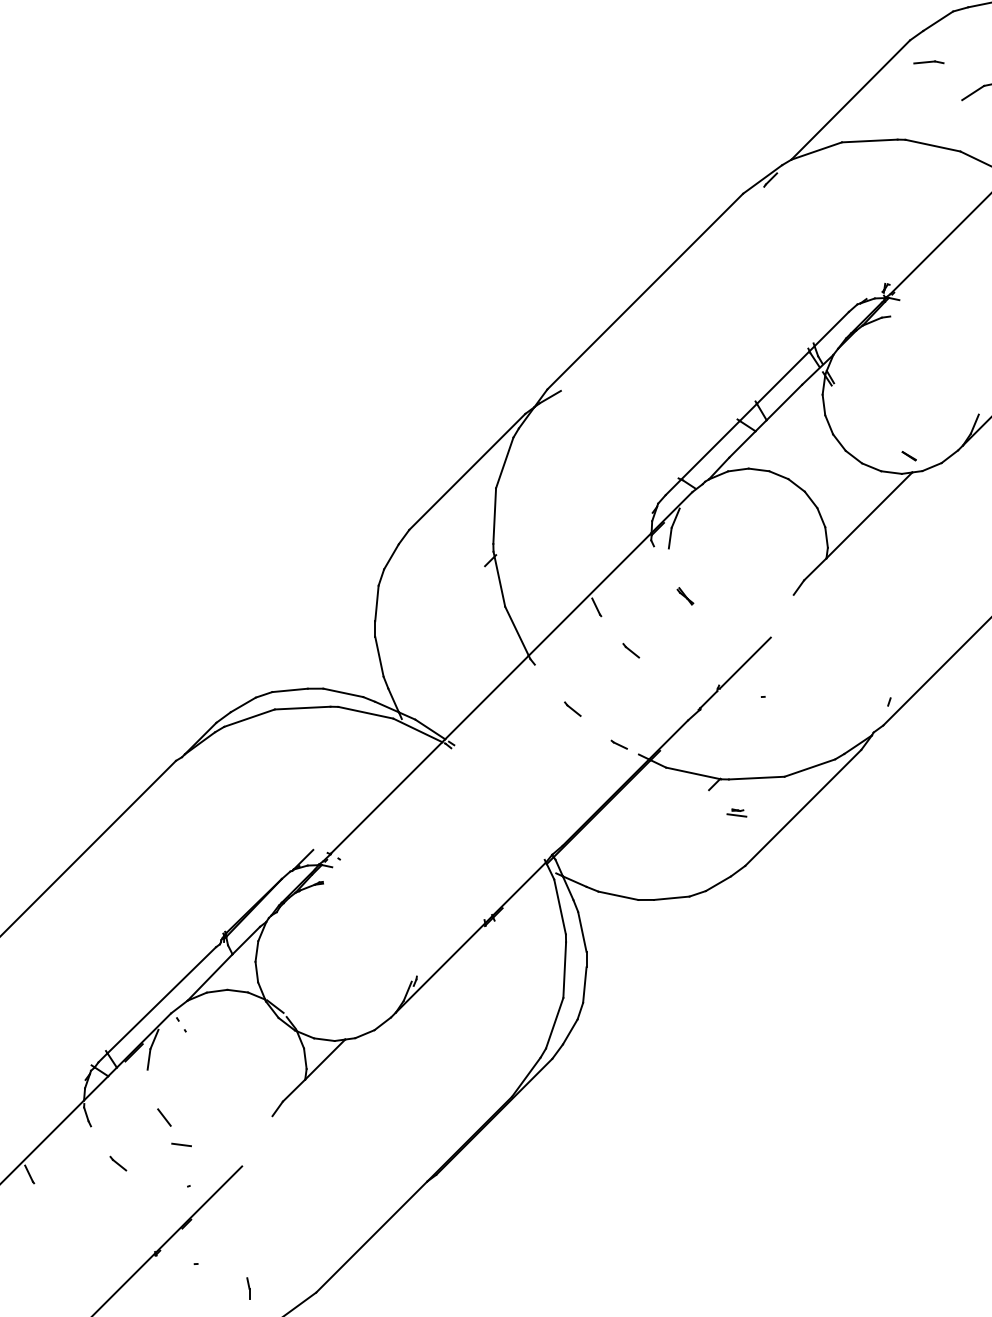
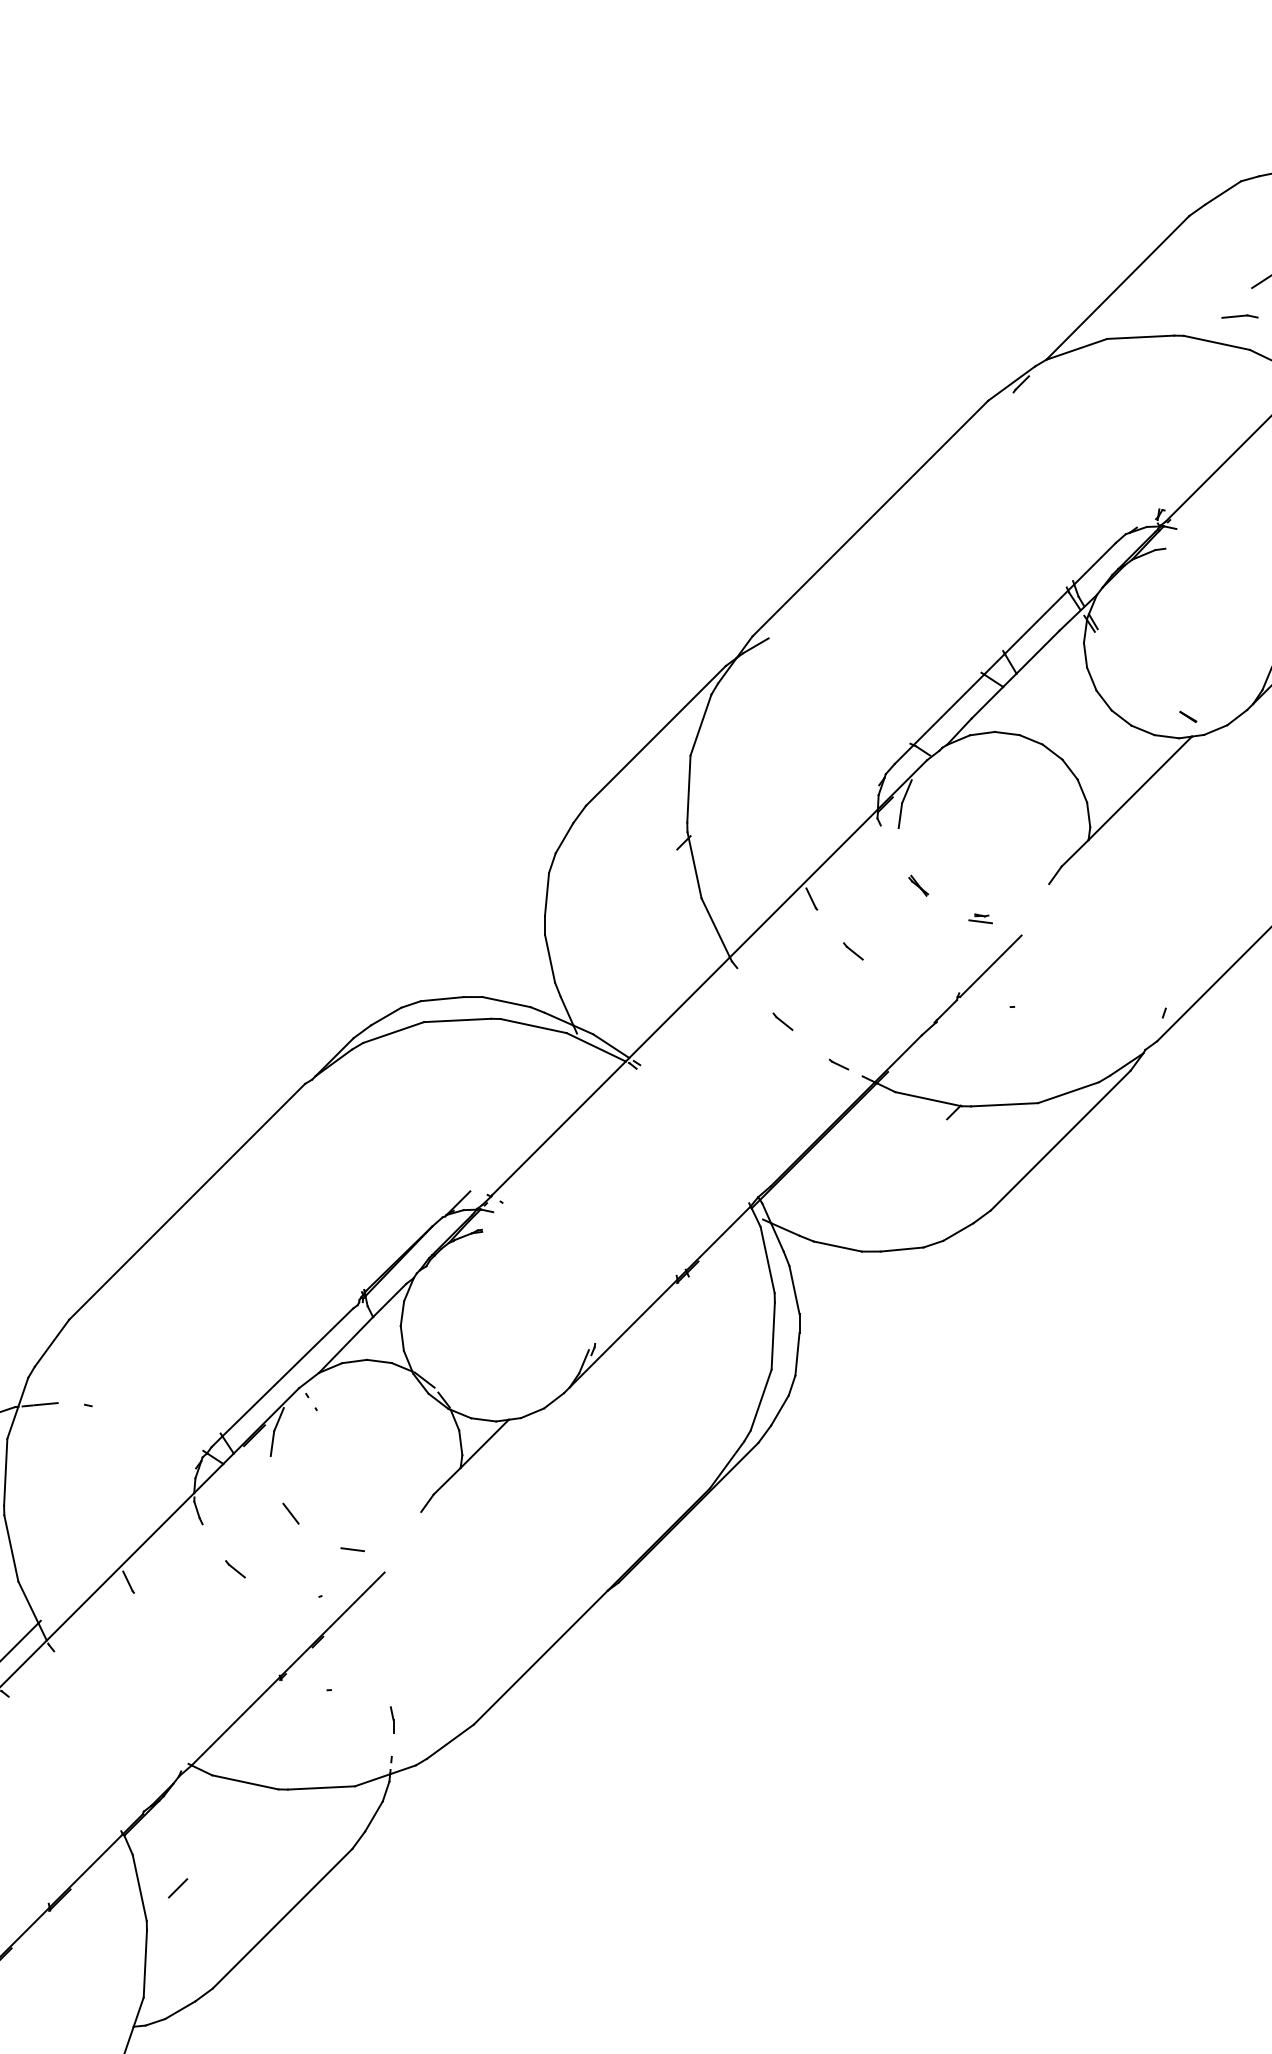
part: (928, 62) -> (1239, 316), moved
part: (736, 812) -> (980, 918), moved
line: (181, 1144) -> (352, 1549), moved

